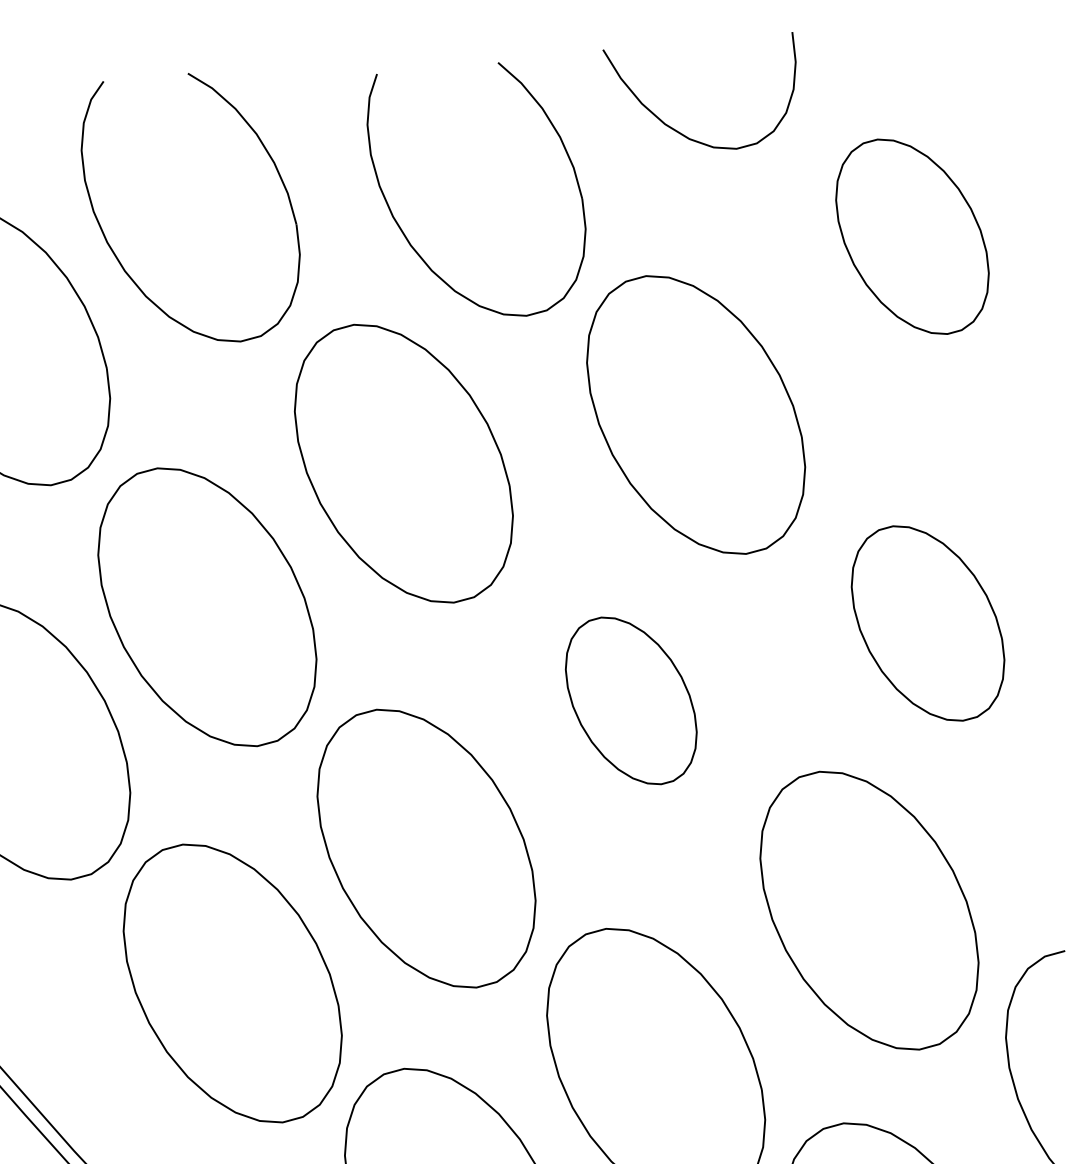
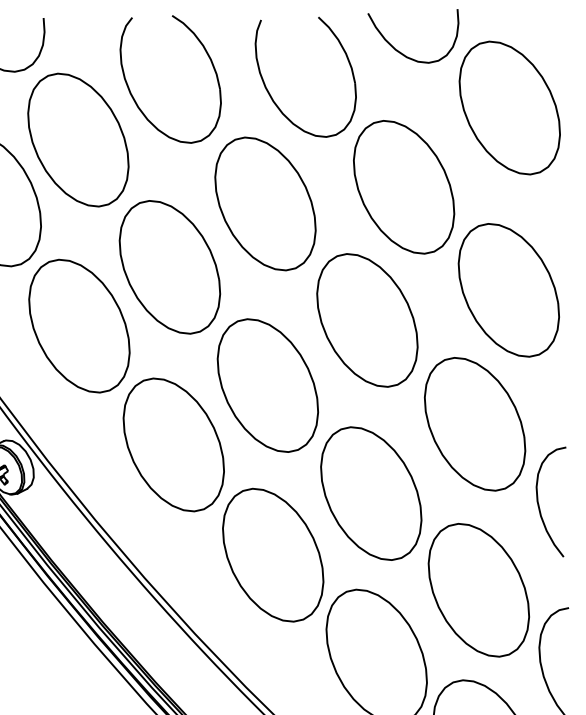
part: (911, 235) -> (509, 107), size x1.43
part: (927, 623) -> (508, 290), size x1.43
part: (631, 700) -> (367, 320), size x1.67

